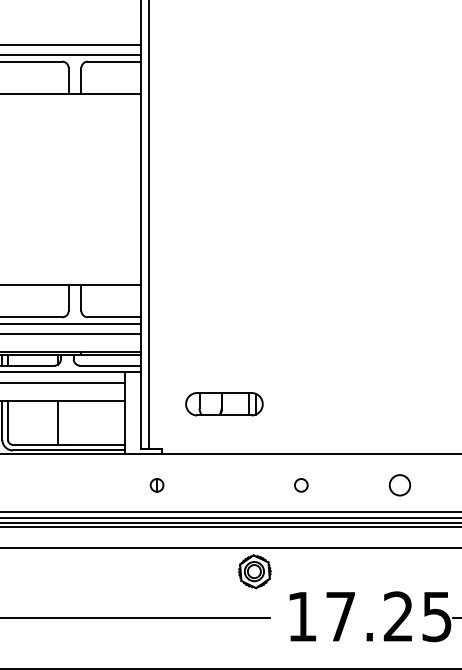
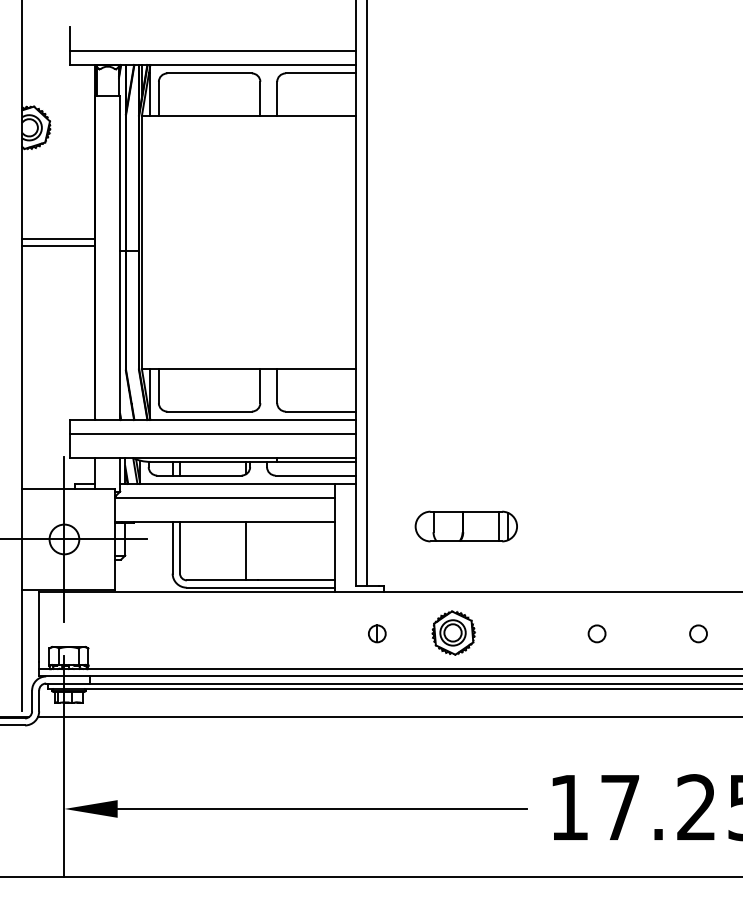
circle: (300, 485) -> (596, 633), moved
circle: (399, 485) -> (698, 633), size x0.62
part: (254, 571) -> (453, 632), moved

